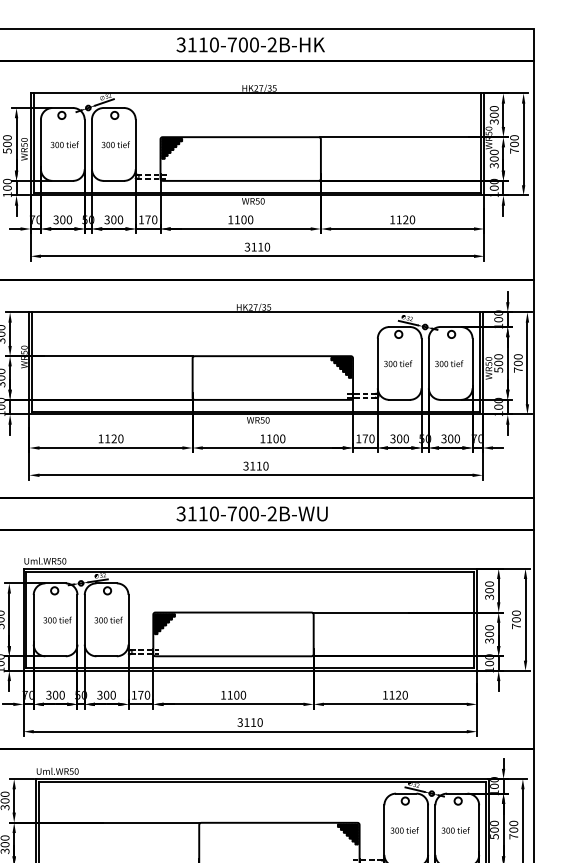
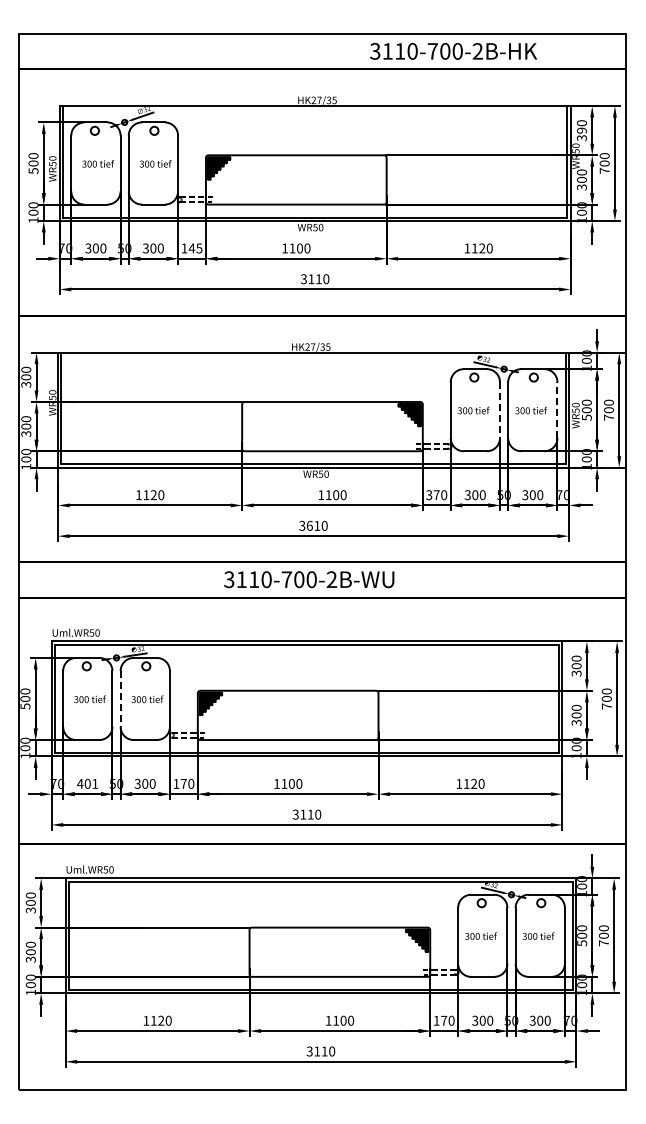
text: (250, 45) -> (453, 51), moved
text: (493, 115) -> (581, 130), 300 -> 390
text: (151, 219) -> (195, 248), 170 -> 145
line: (421, 363) -> (499, 410), solid -> dashed
line: (472, 363) -> (557, 410), solid -> dashed
text: (358, 439) -> (429, 495), 170 -> 370
text: (252, 465) -> (309, 525), 3110 -> 3610
line: (84, 619) -> (120, 698), solid -> dashed
text: (55, 694) -> (87, 783), 300 -> 401

